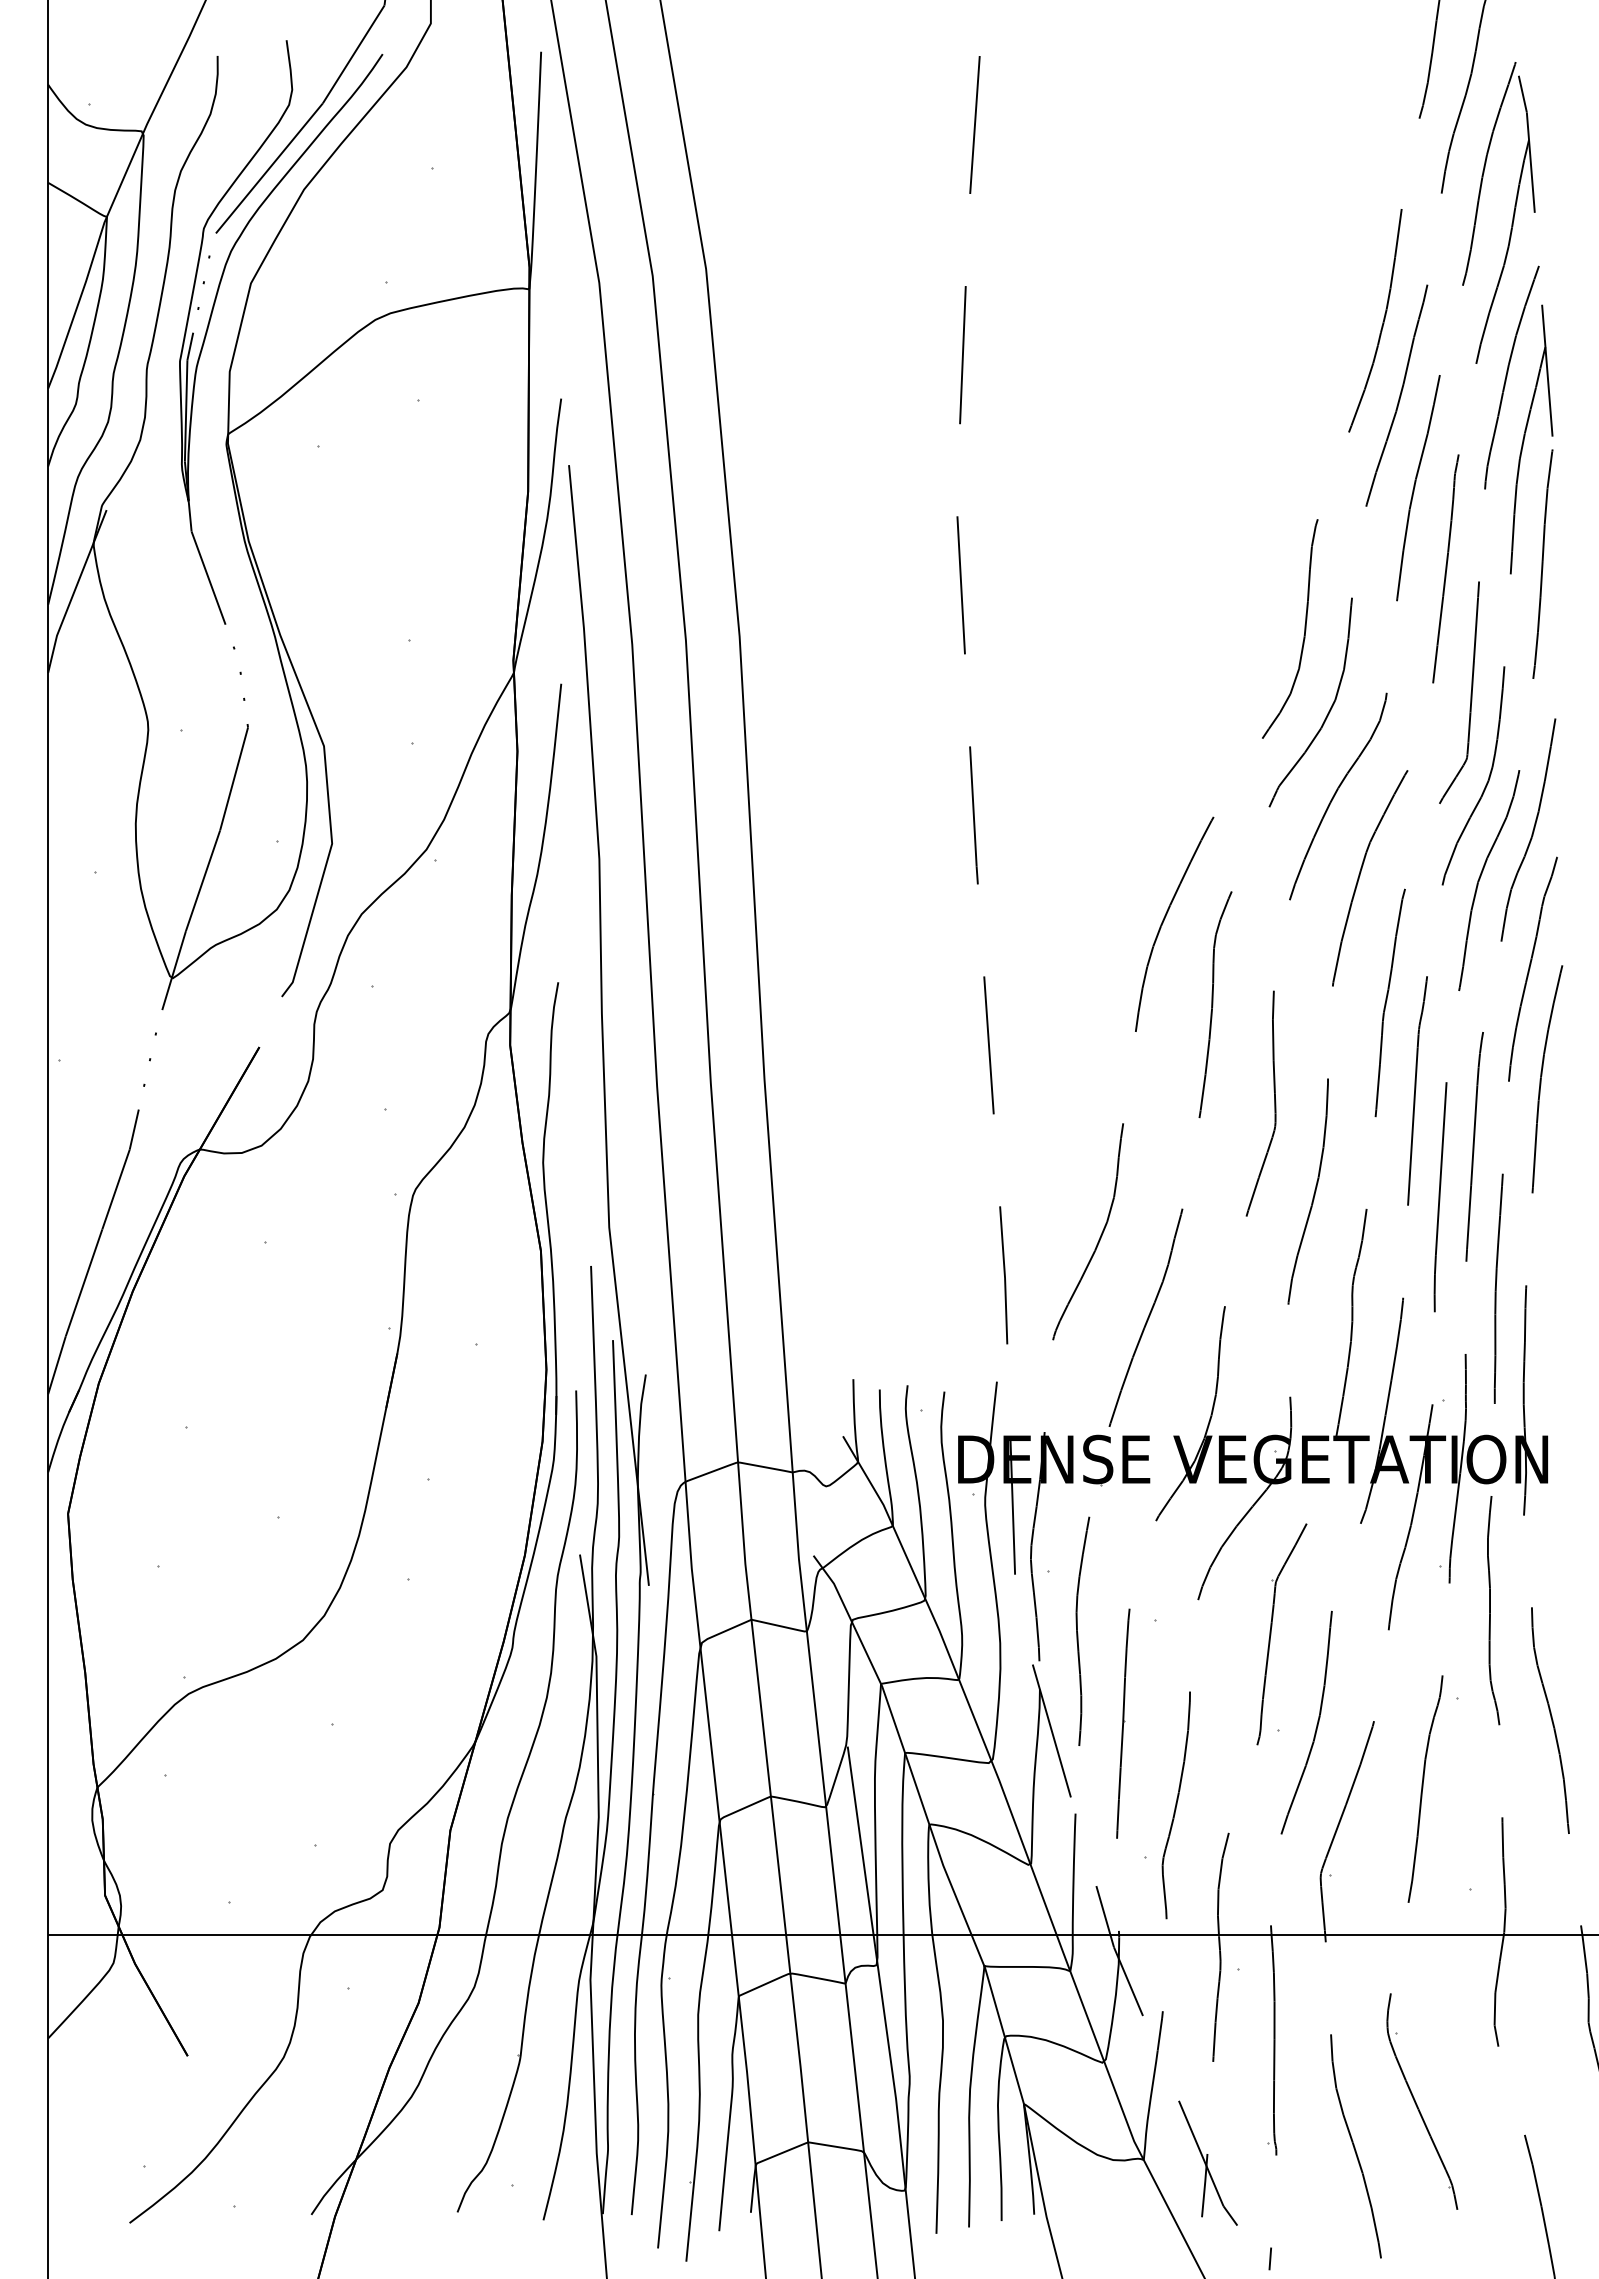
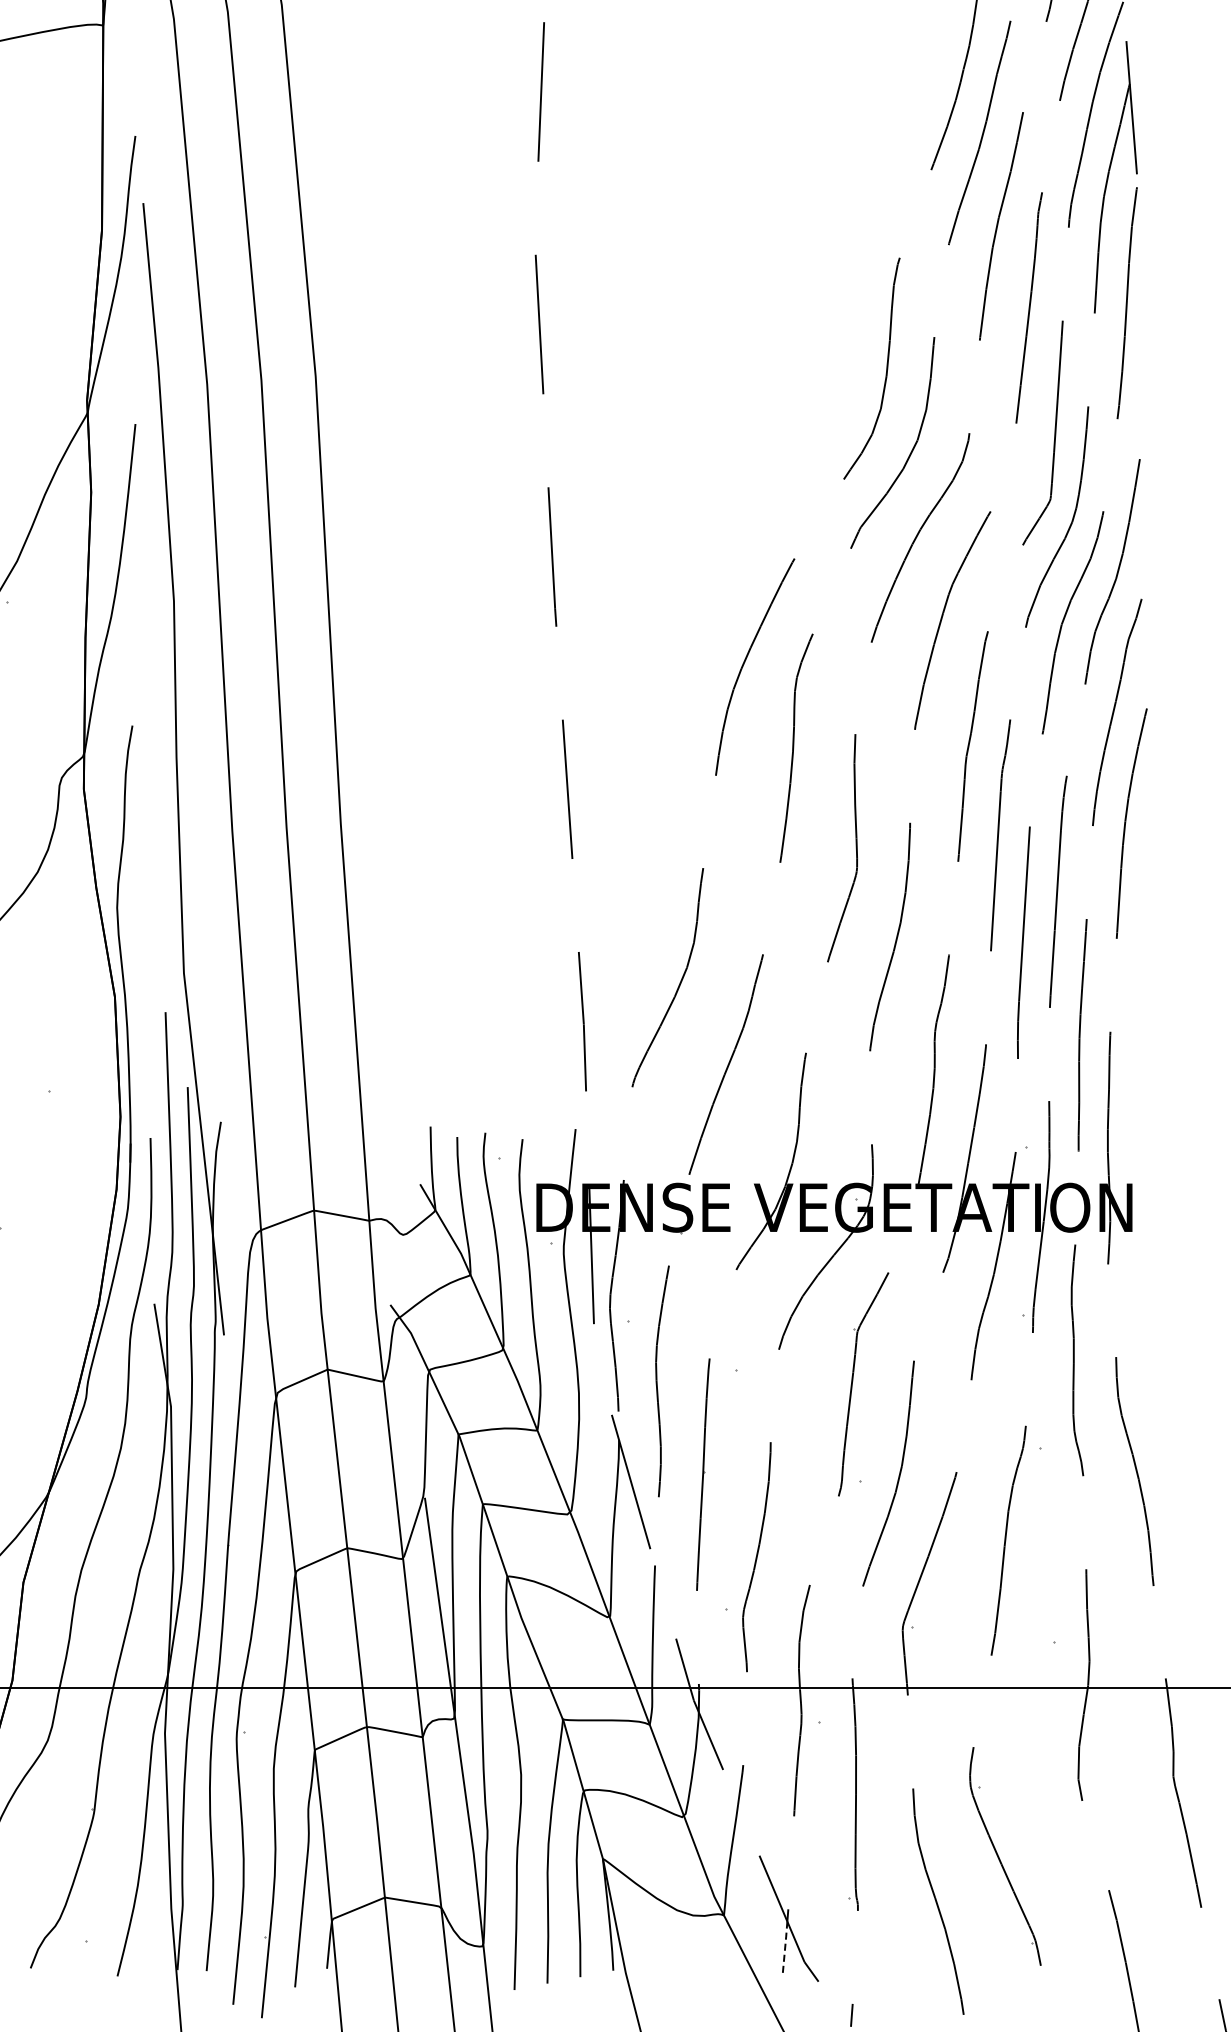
line: (1204, 2191) -> (785, 1947), solid -> dashed

